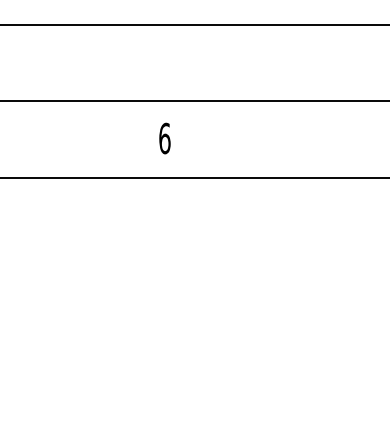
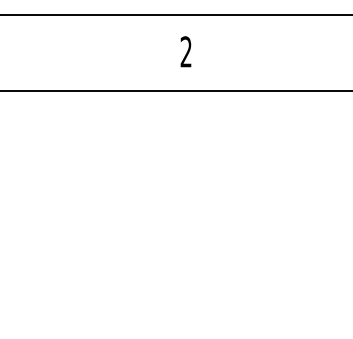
text: (164, 138) -> (185, 51), 6 -> 2

